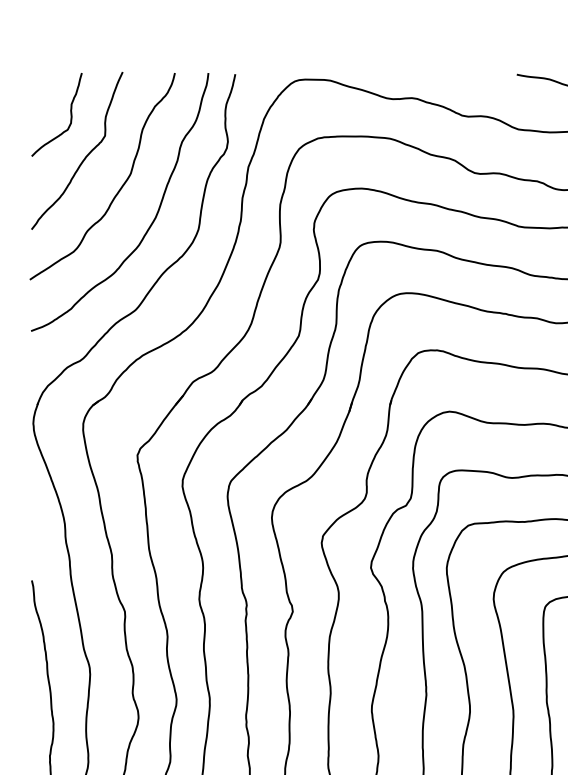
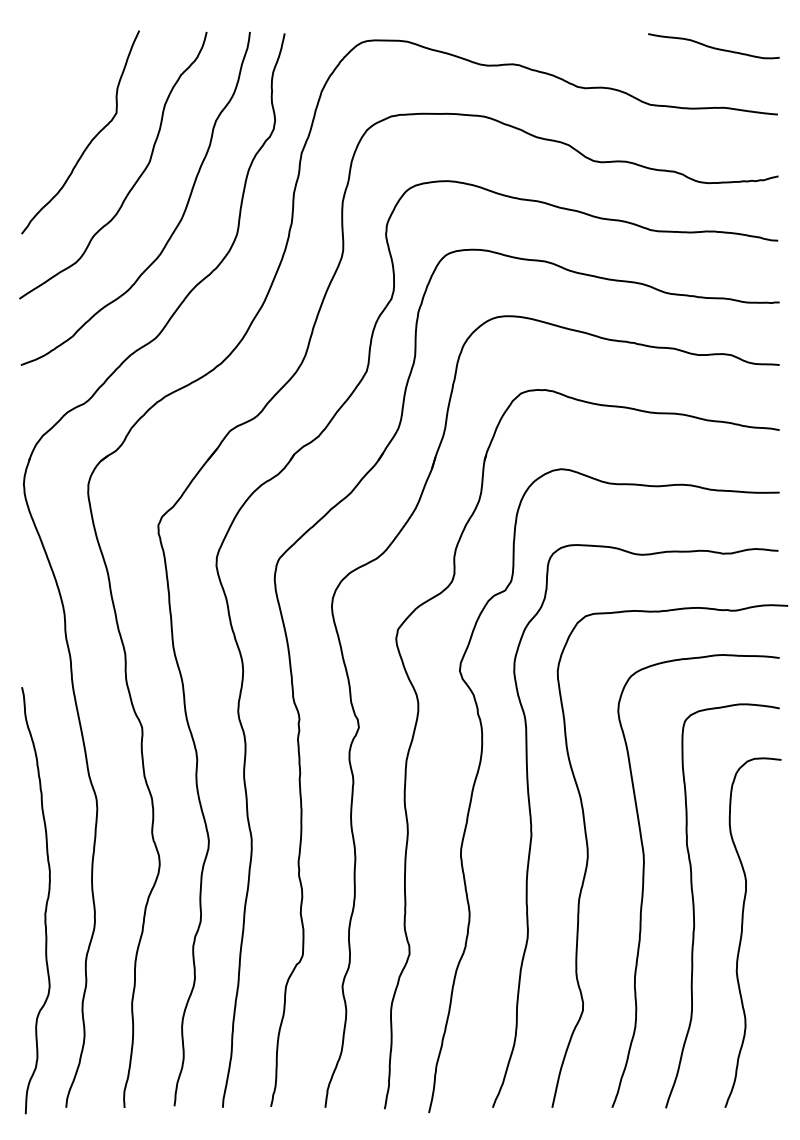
curve: (70, 112) -> (71, 82), removed

